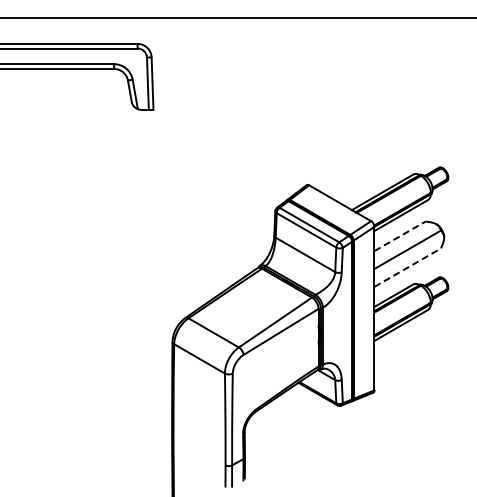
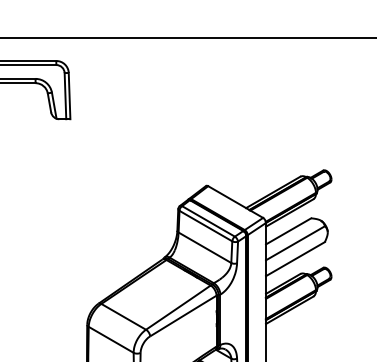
line: (400, 236) -> (289, 231), dashed -> solid
line: (408, 267) -> (296, 258), dashed -> solid

